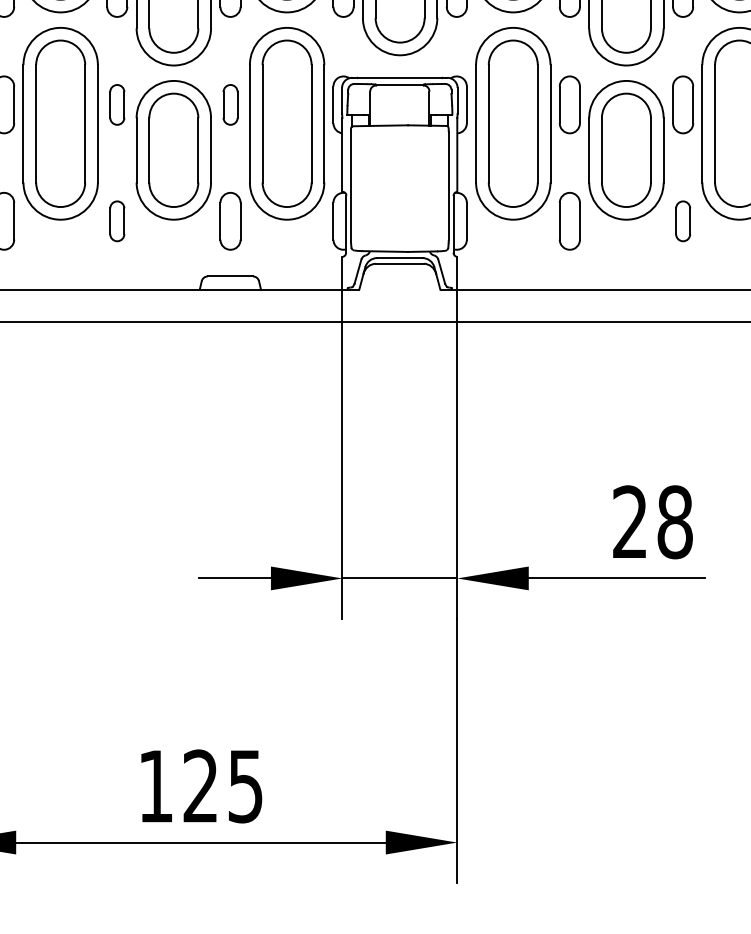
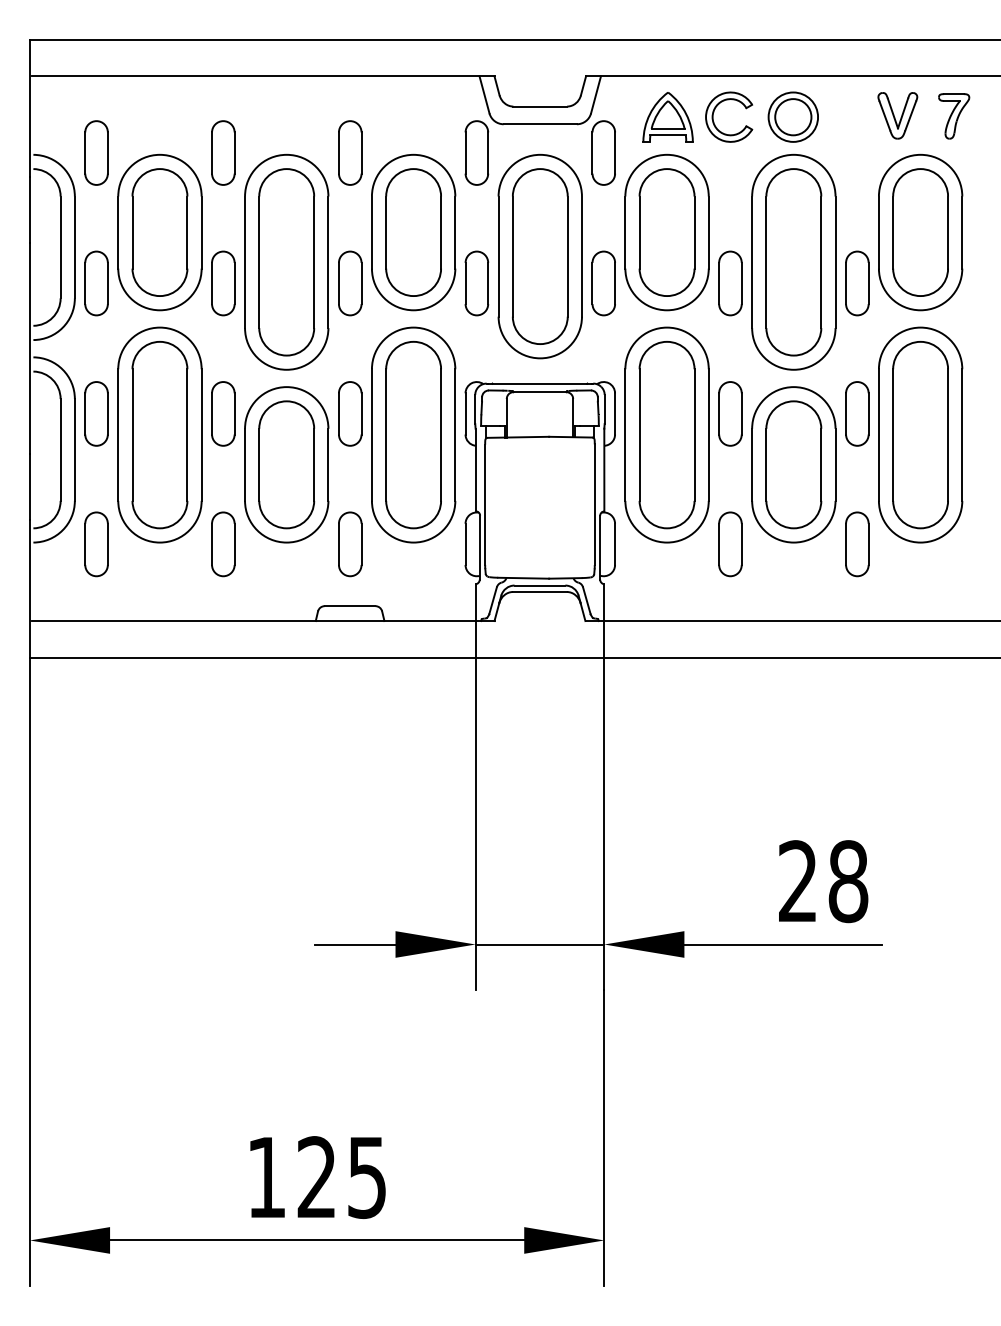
part: (117, 104) -> (223, 413), size x1.43
part: (230, 104) -> (350, 413), size x1.43
part: (117, 221) -> (223, 544), size x1.43
part: (683, 221) -> (857, 544), size x1.43

